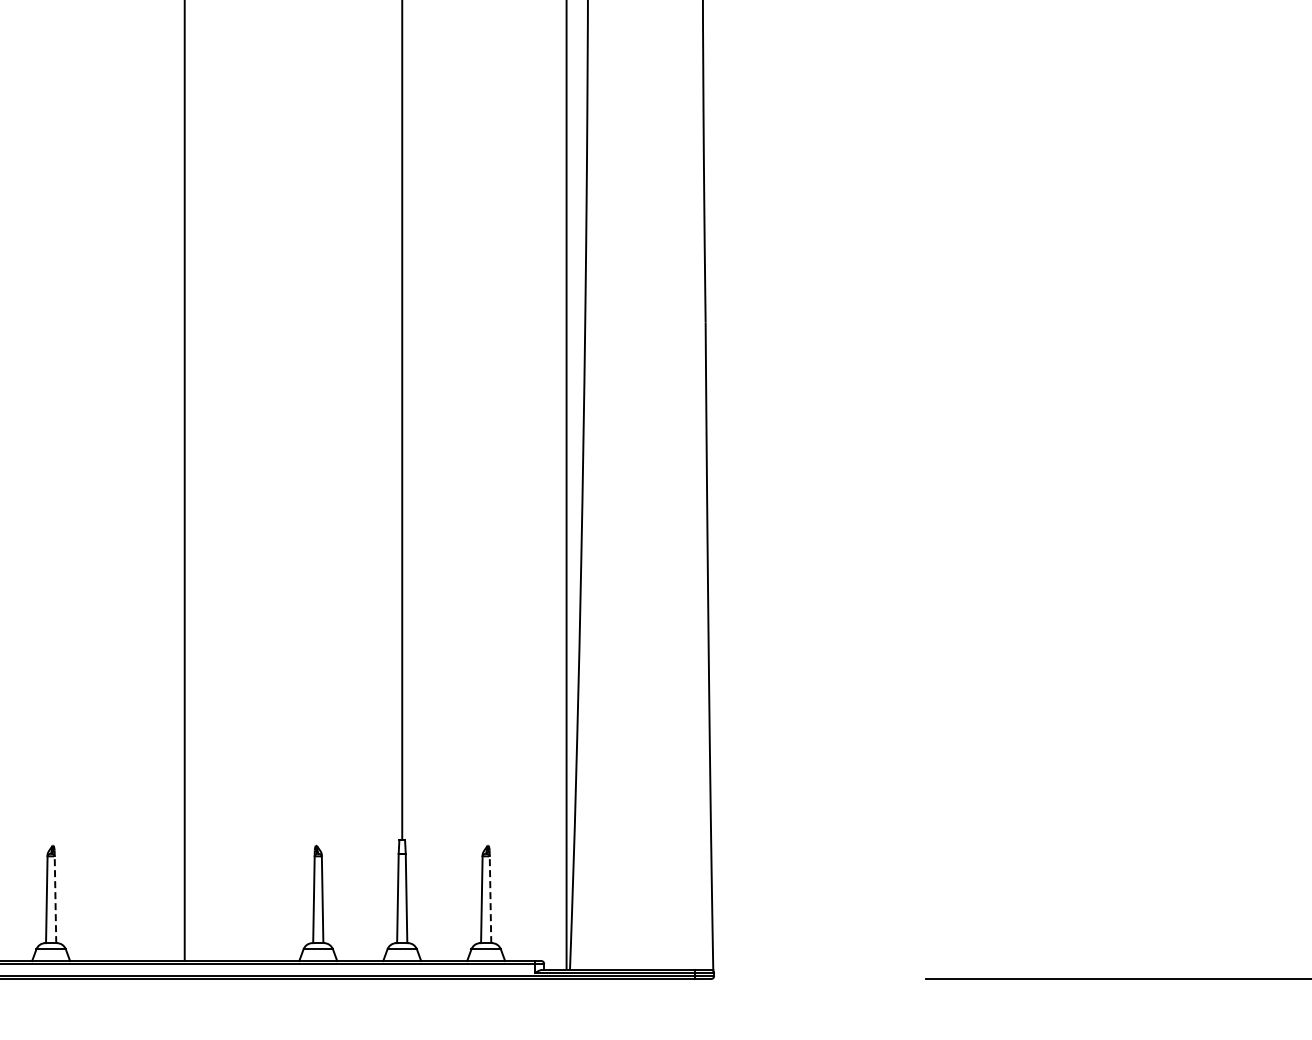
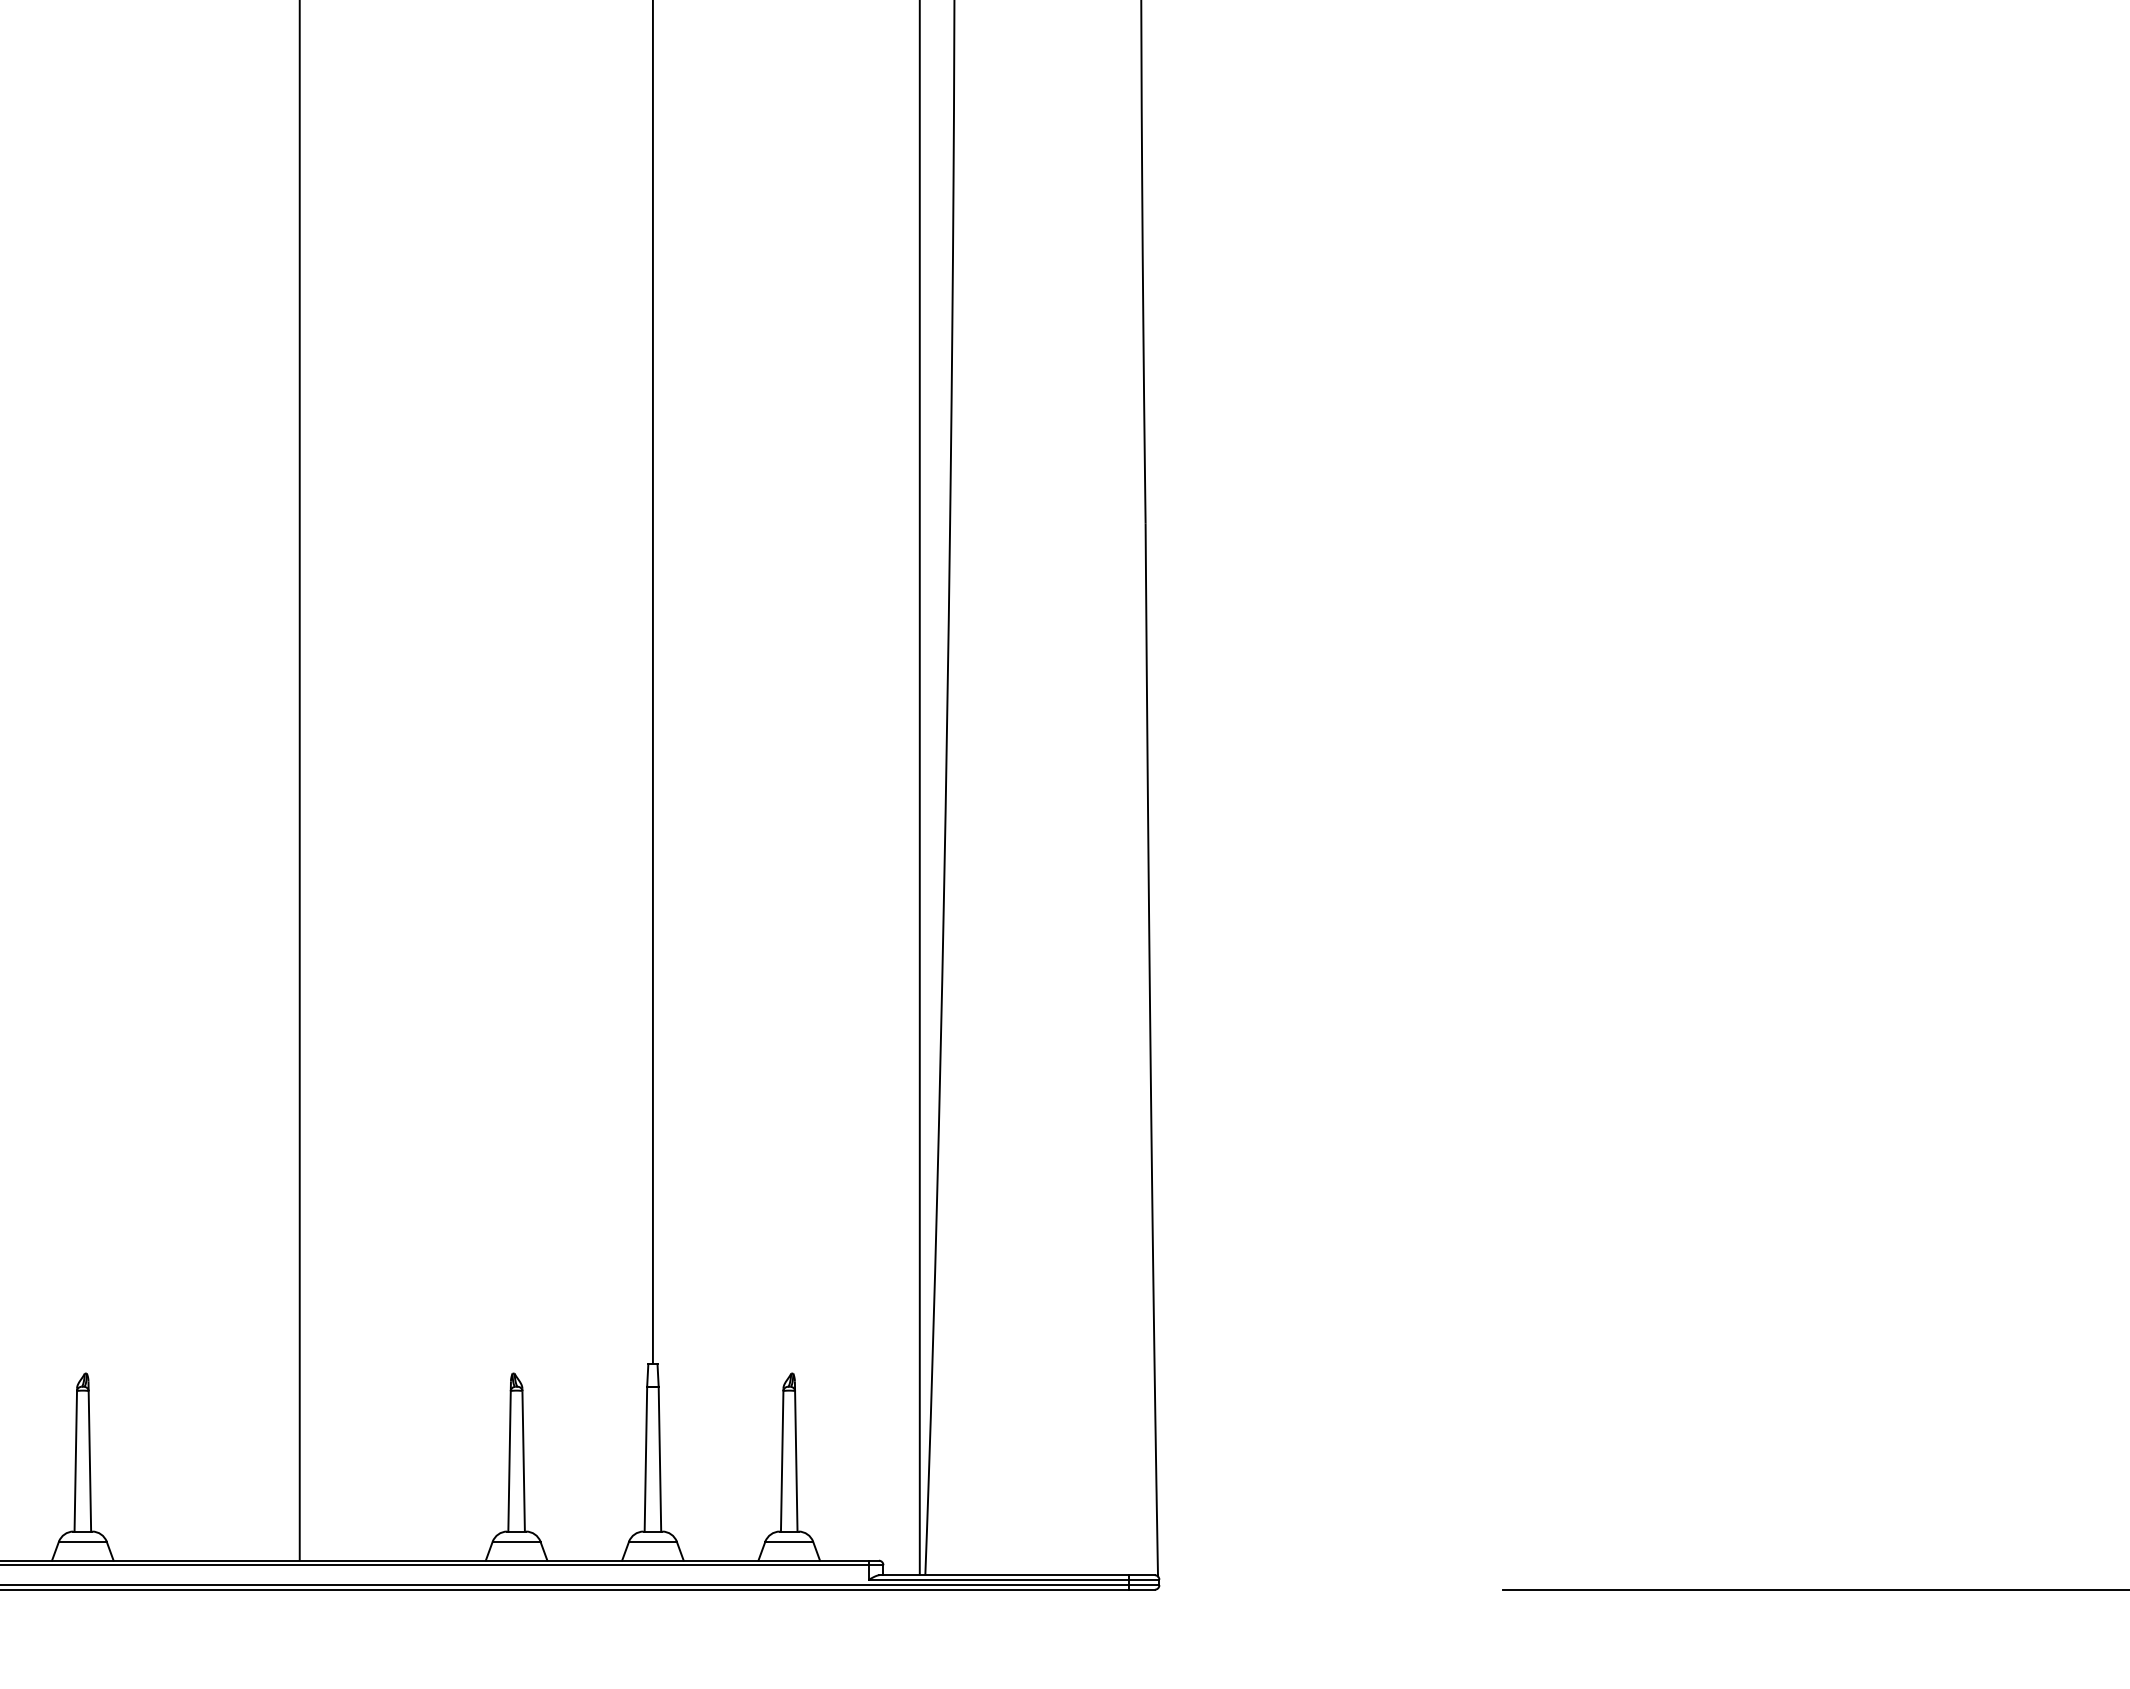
line: (55, 899) -> (89, 1460), dashed -> solid
line: (490, 899) -> (796, 1460), dashed -> solid

